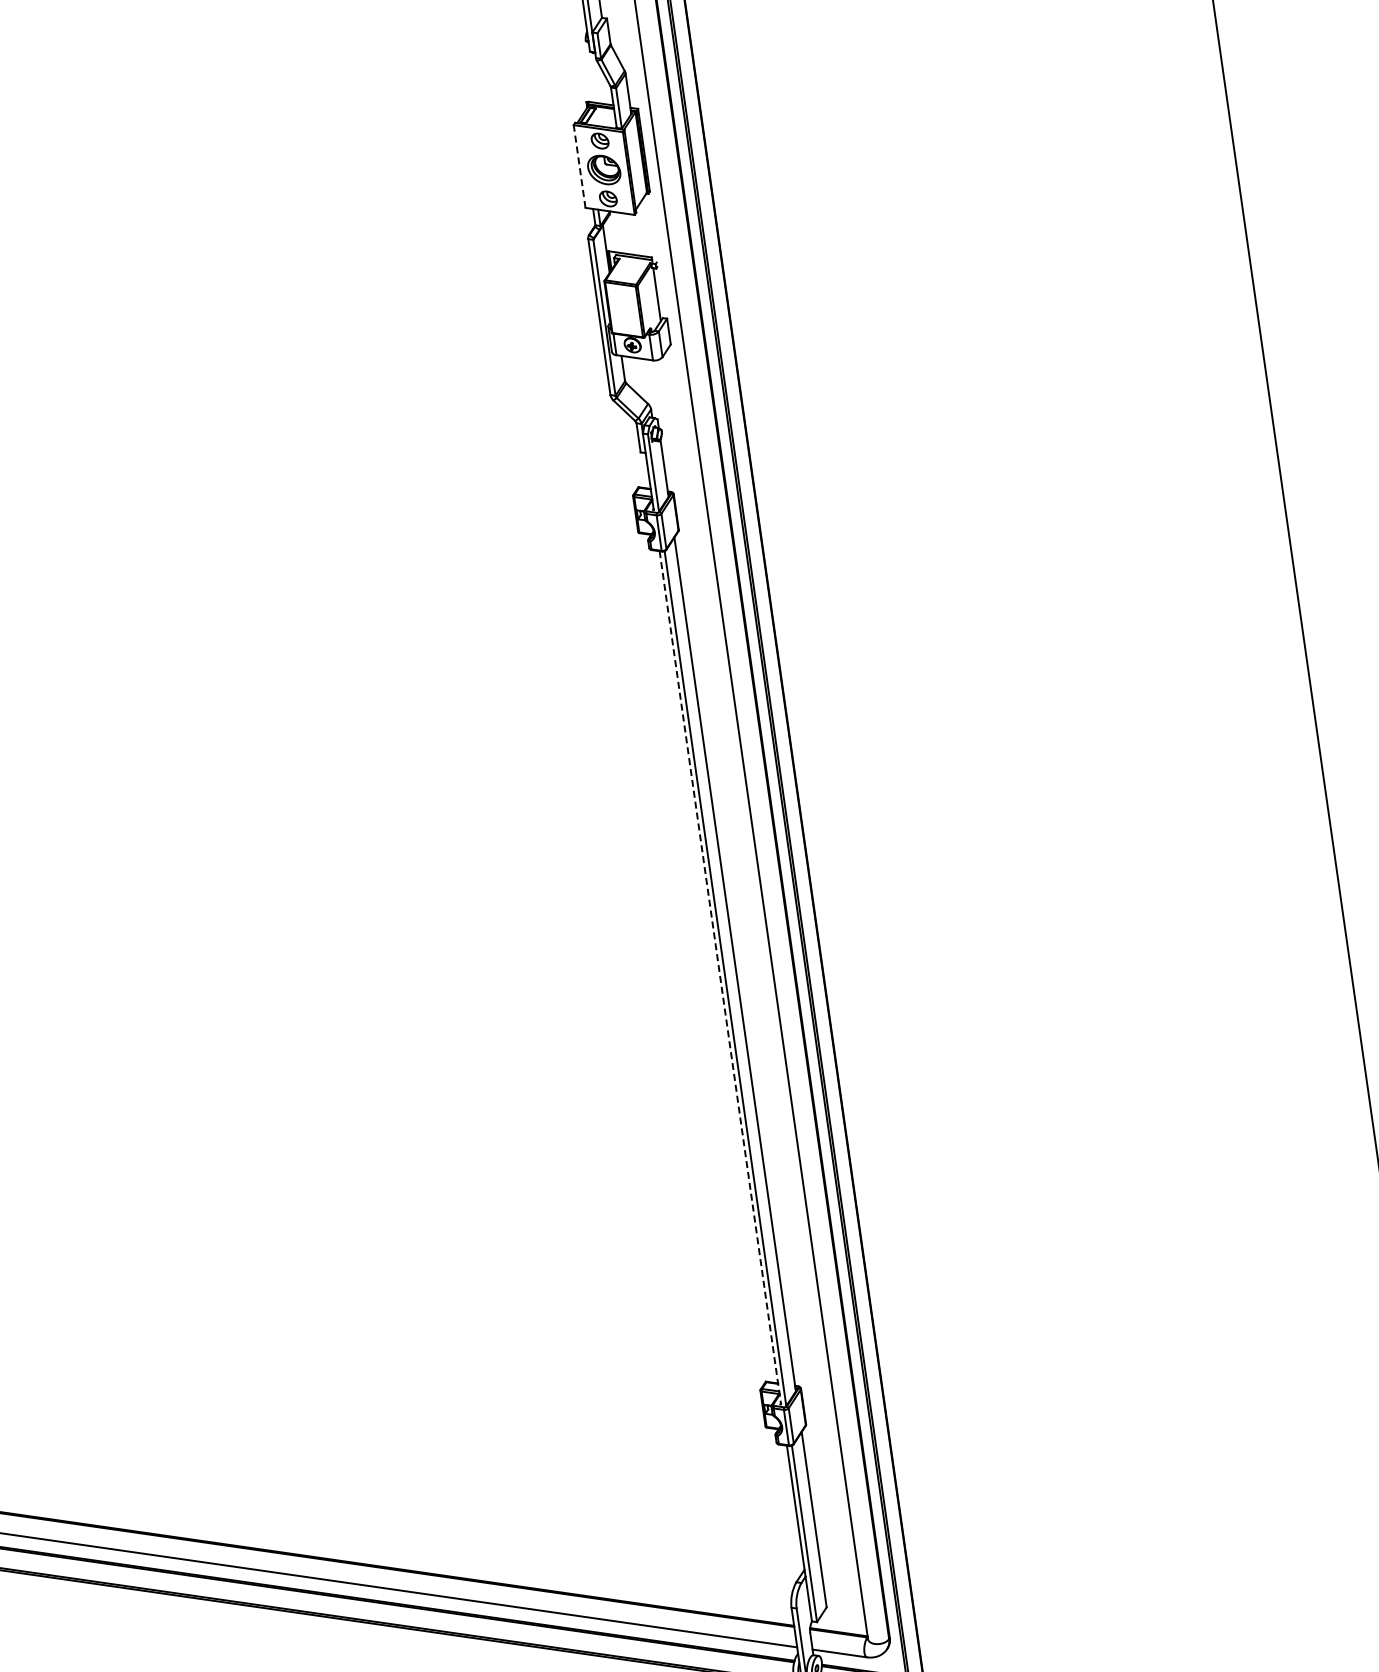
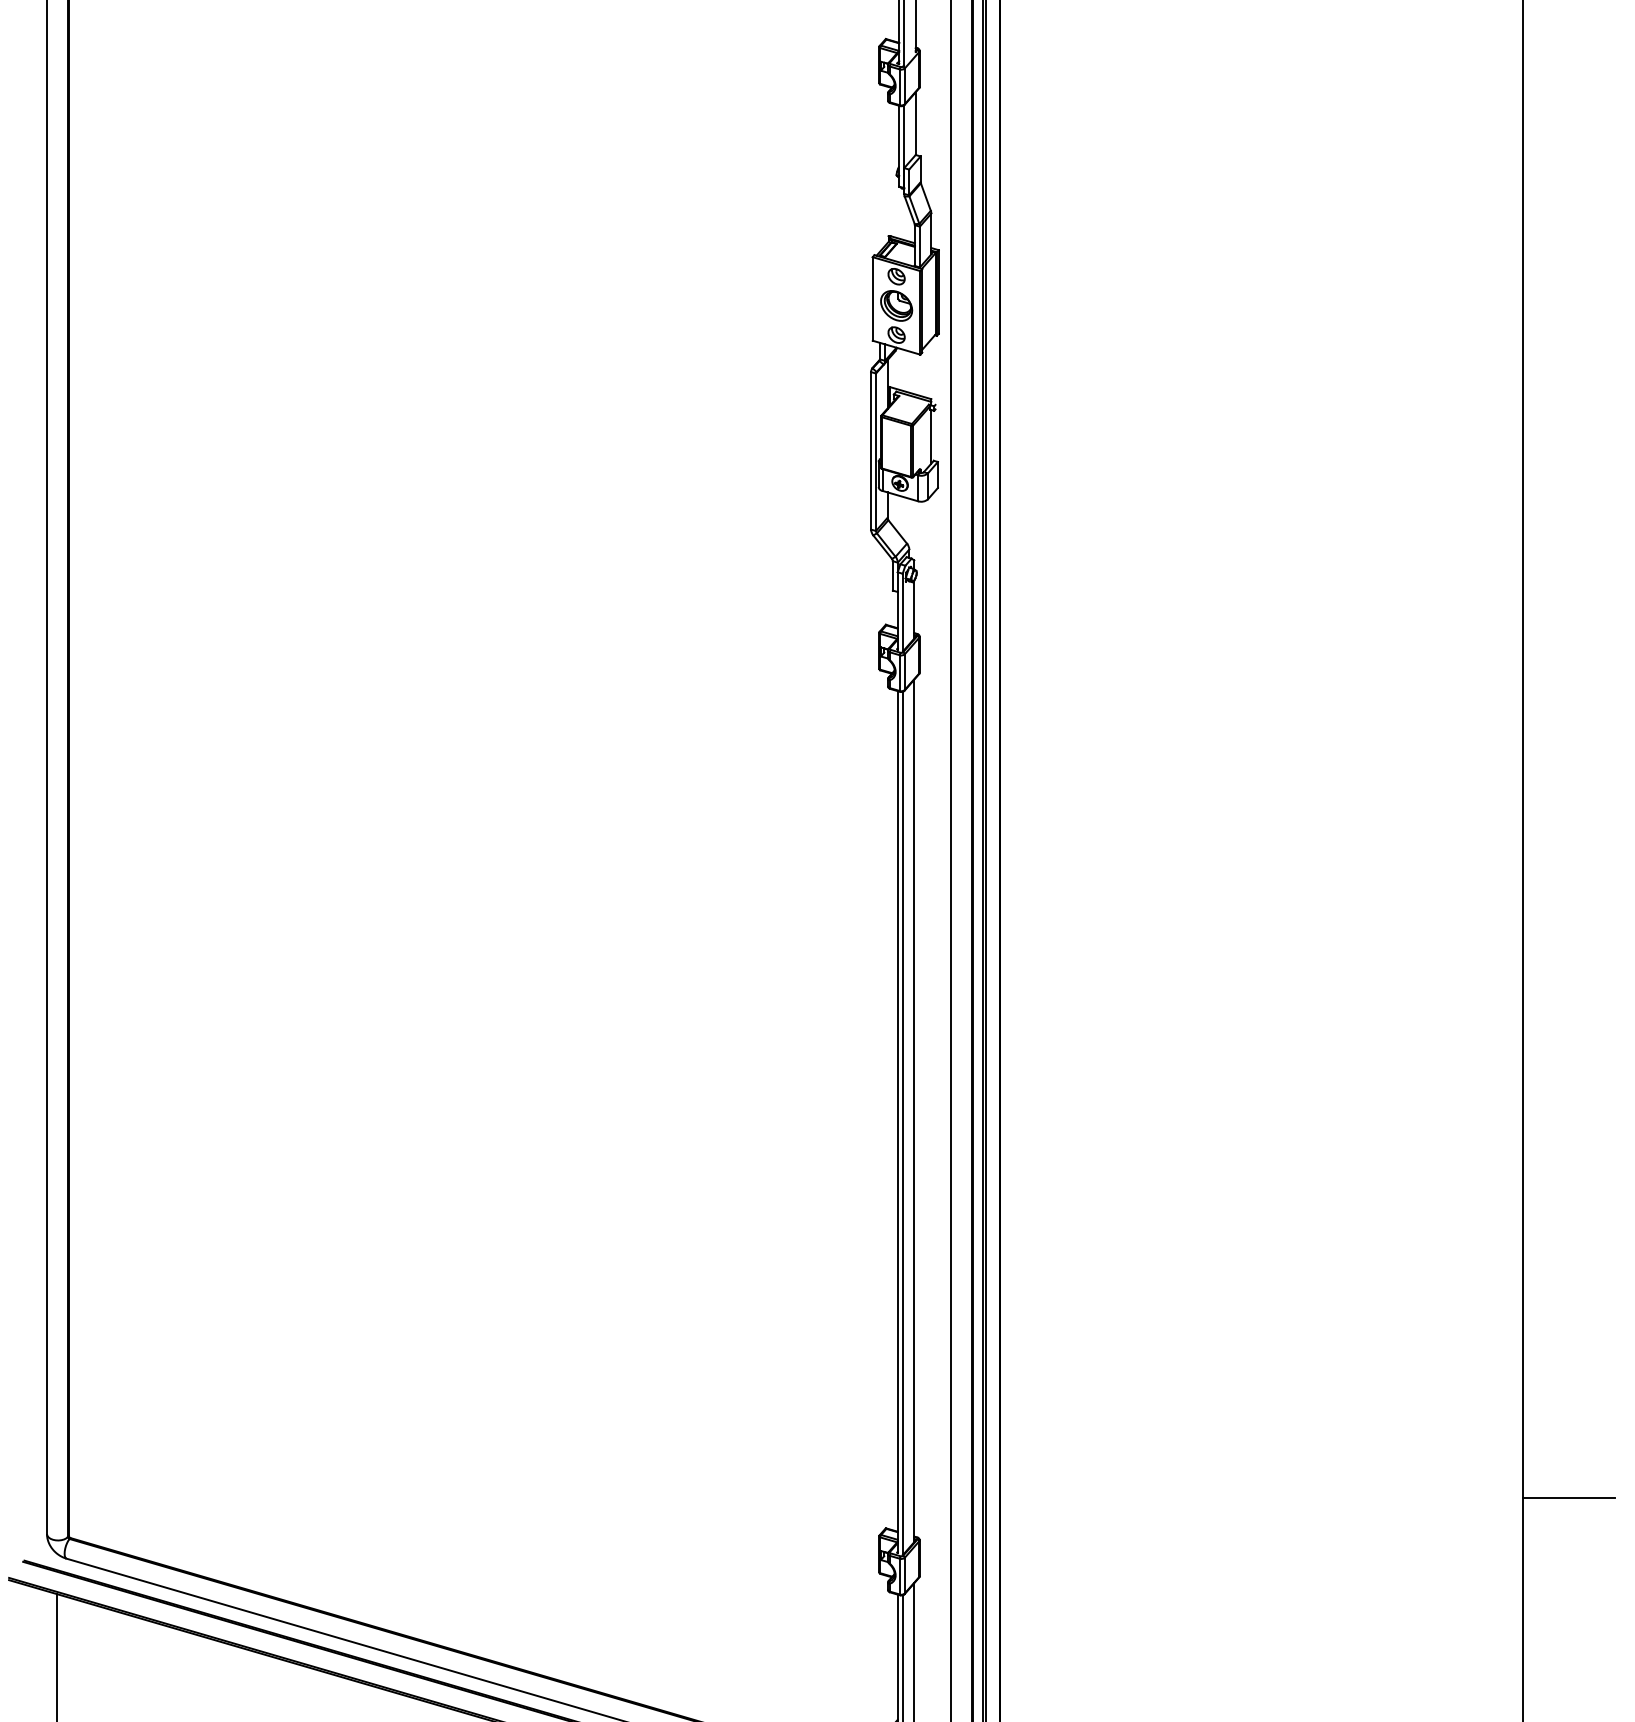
line: (579, 166) -> (872, 298), dashed -> solid
line: (720, 978) -> (897, 1122), dashed -> solid

